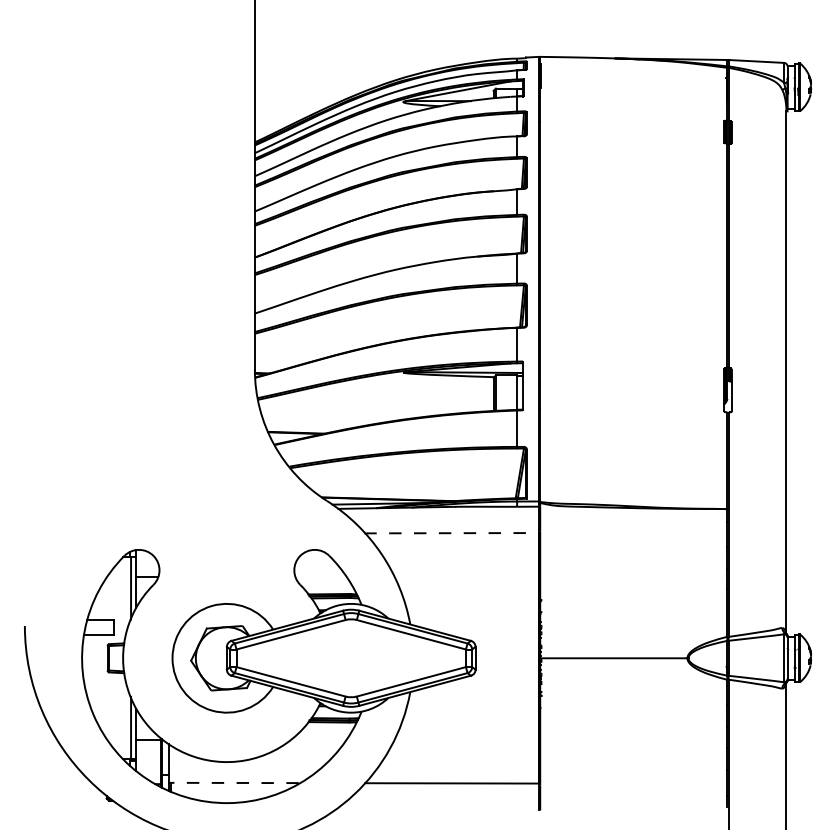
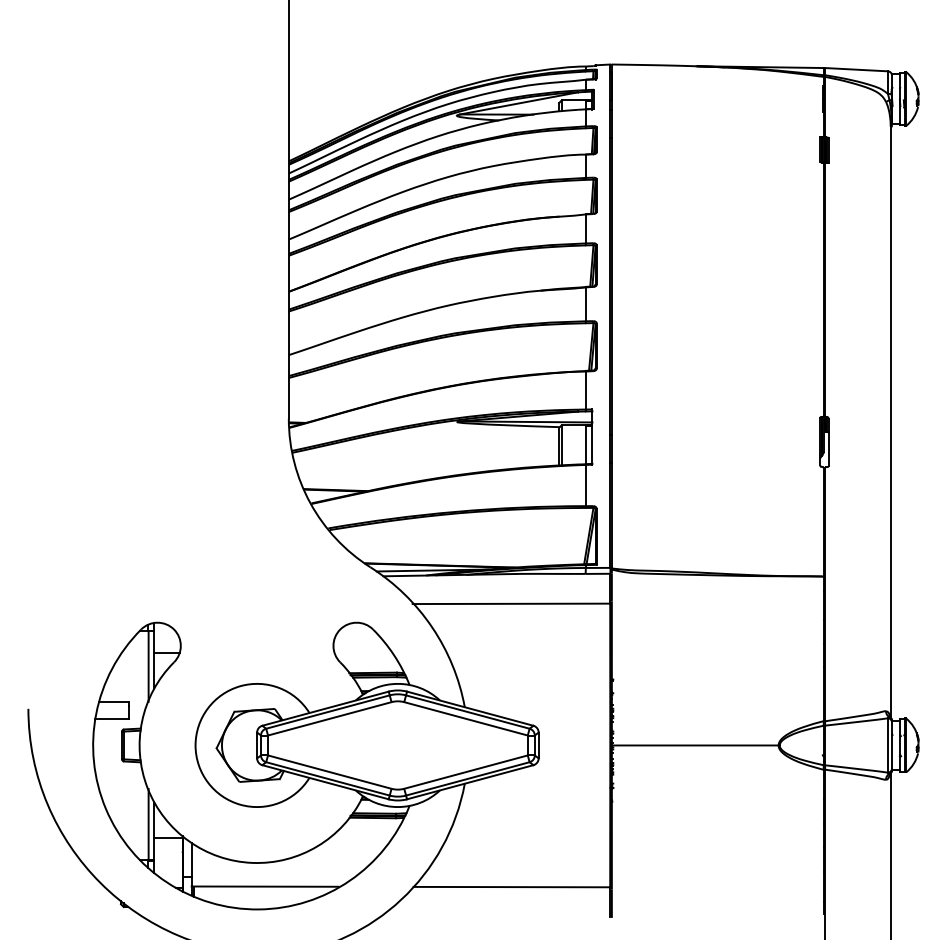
line: (451, 532) -> (511, 603), dashed -> solid
line: (233, 782) -> (264, 886), dashed -> solid

